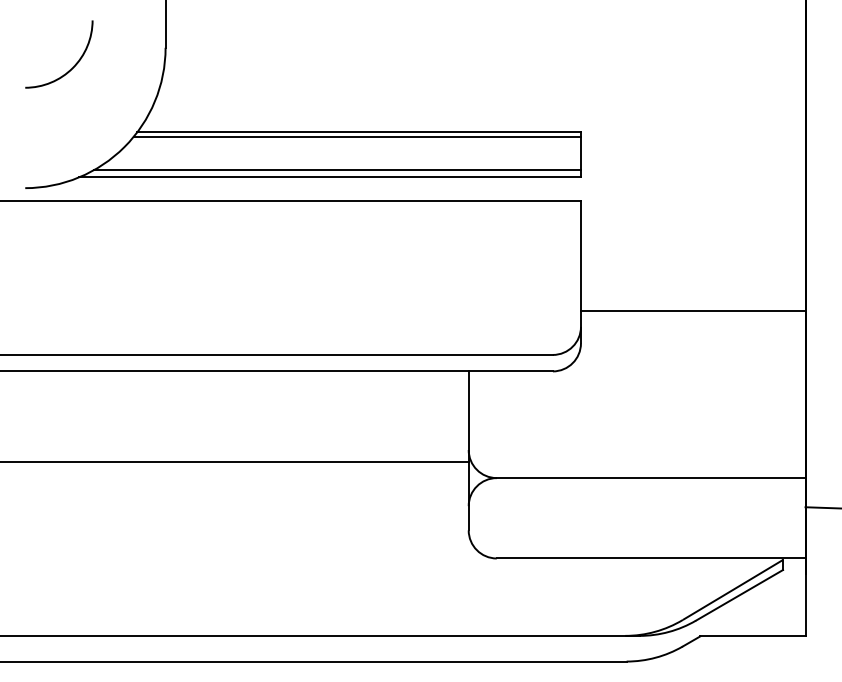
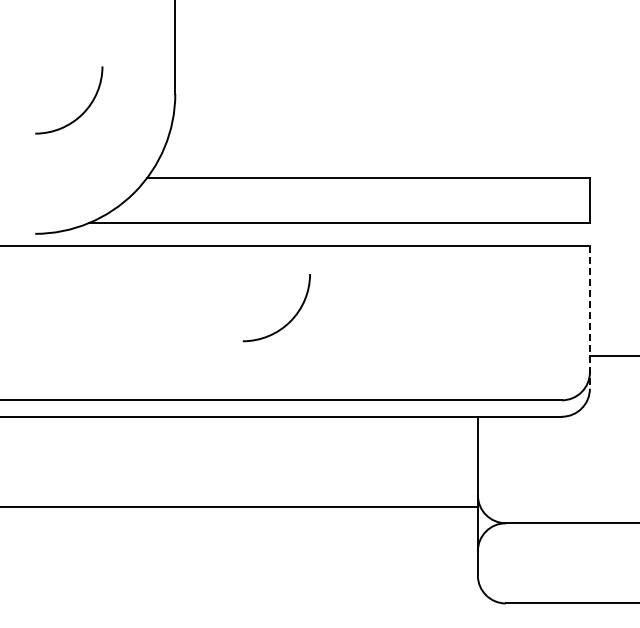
line: (356, 136) -> (365, 182), removed
line: (336, 170) -> (345, 216), removed
arc: (282, 272) -> (292, 318), added
line: (580, 272) -> (589, 318), solid -> dashed

